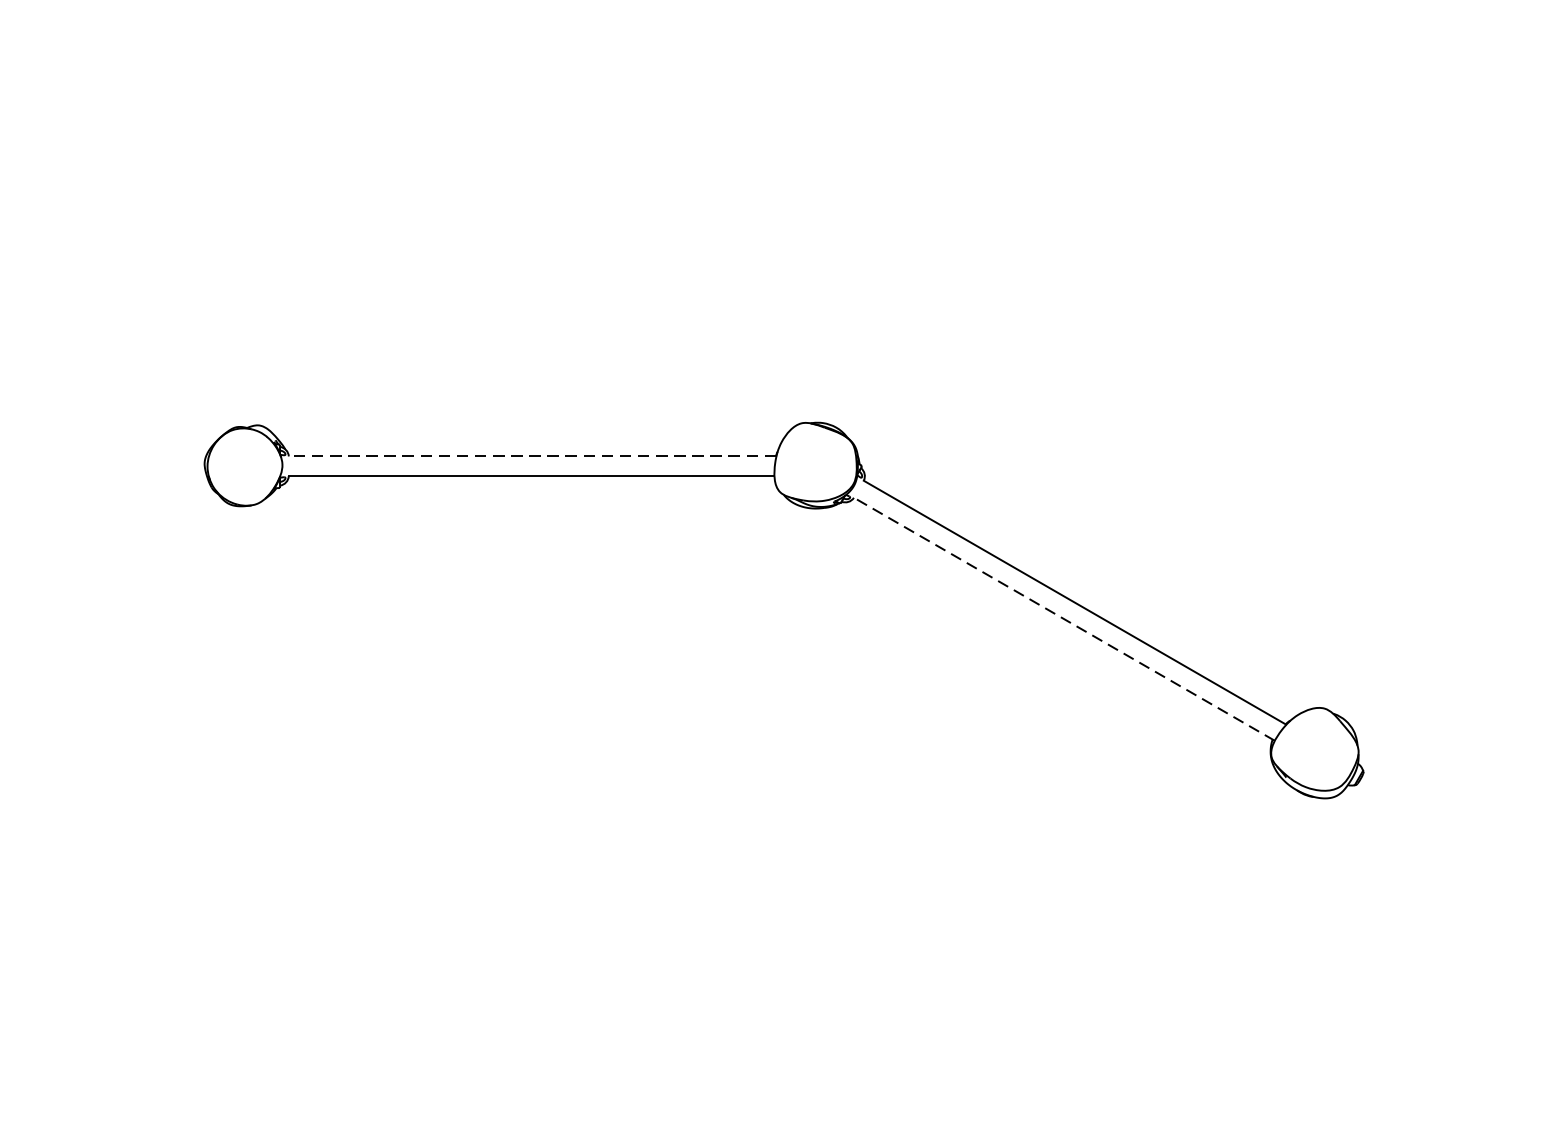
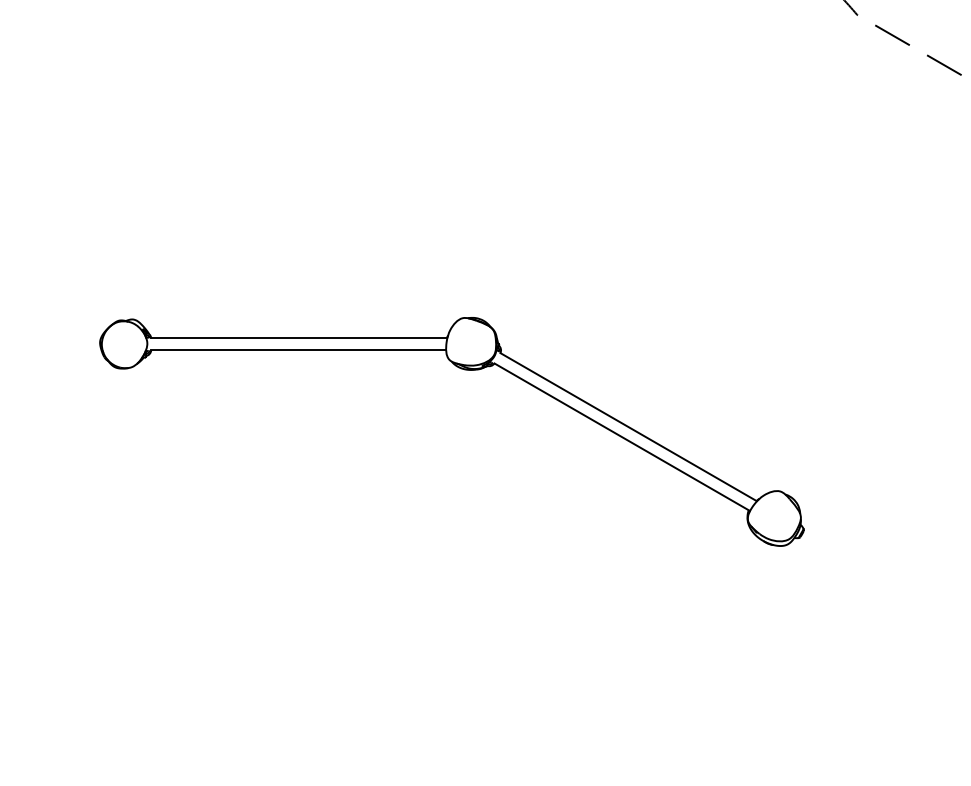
line: (532, 456) -> (299, 338), dashed -> solid
line: (1064, 619) -> (622, 437), dashed -> solid

